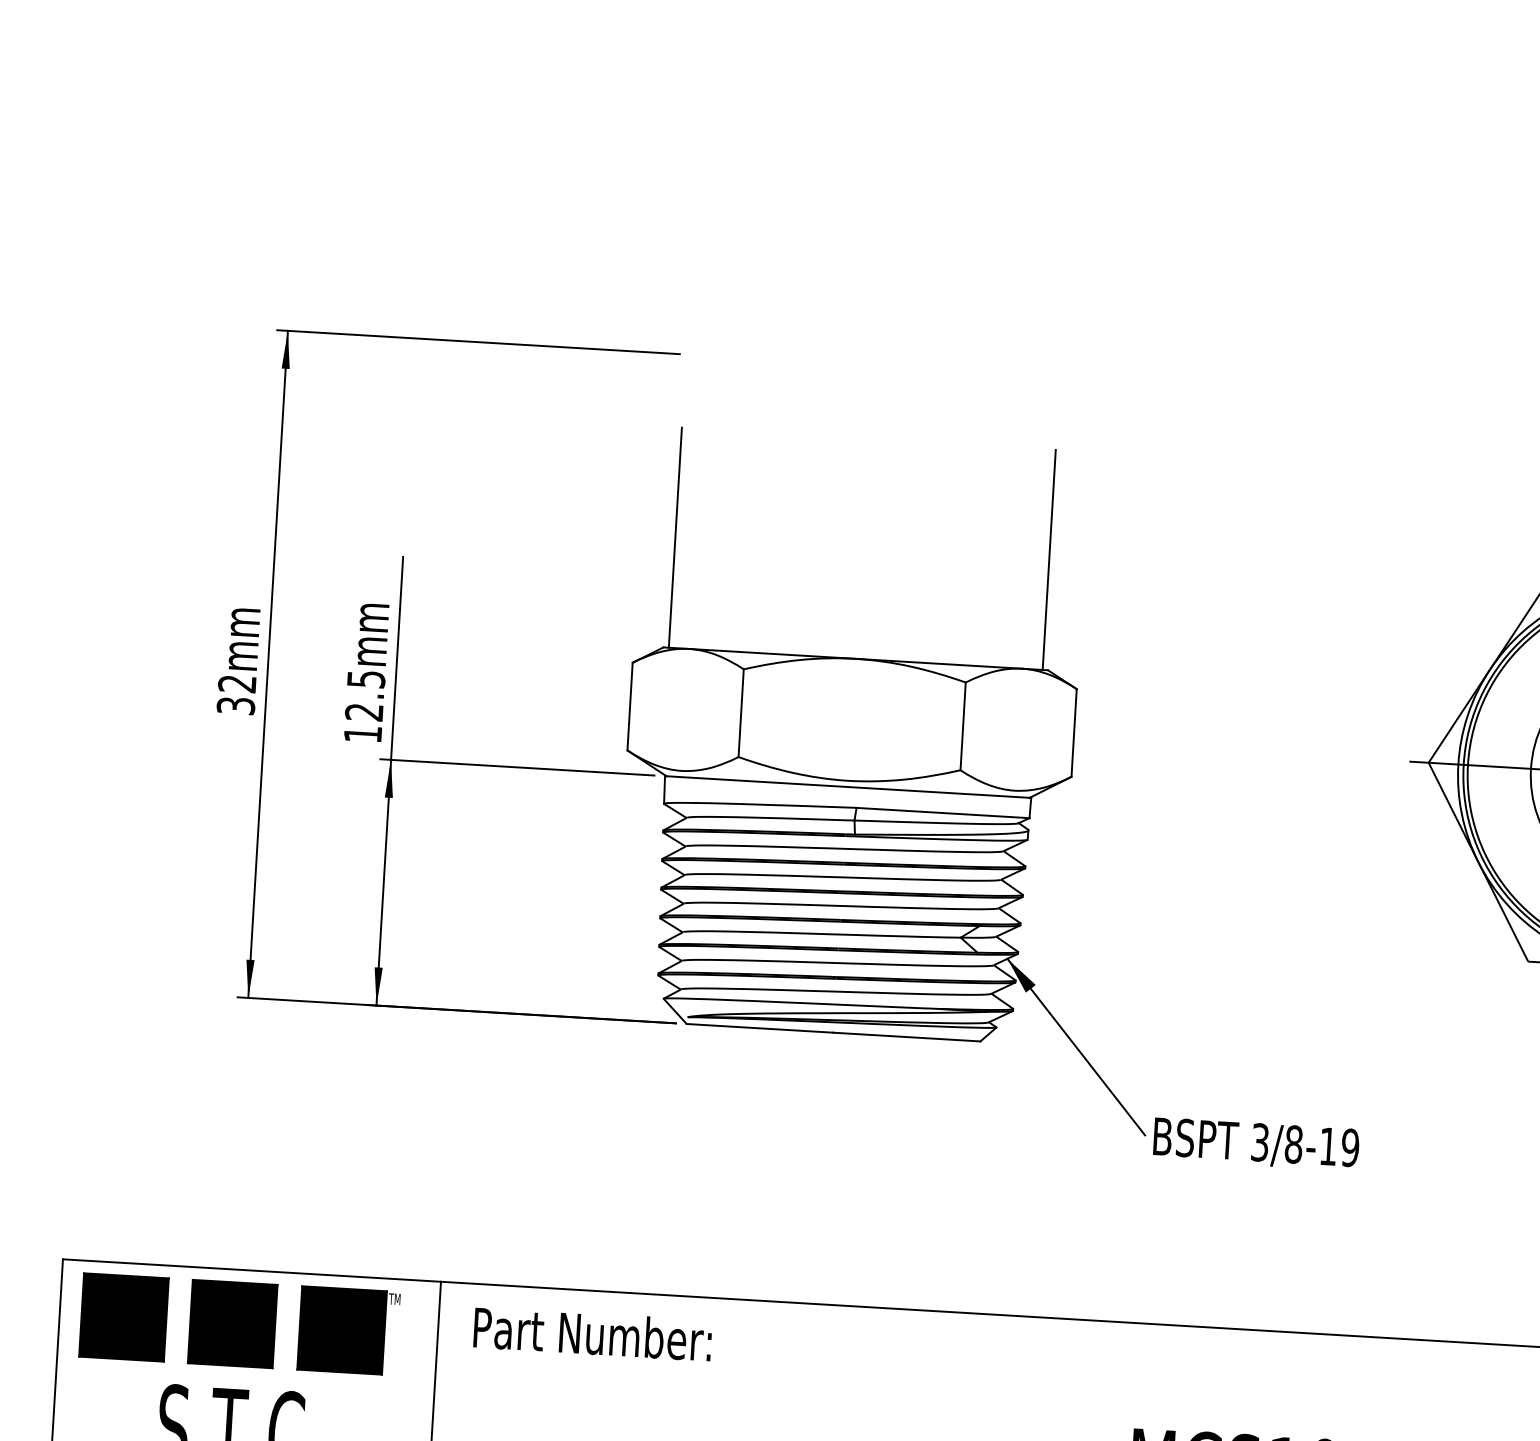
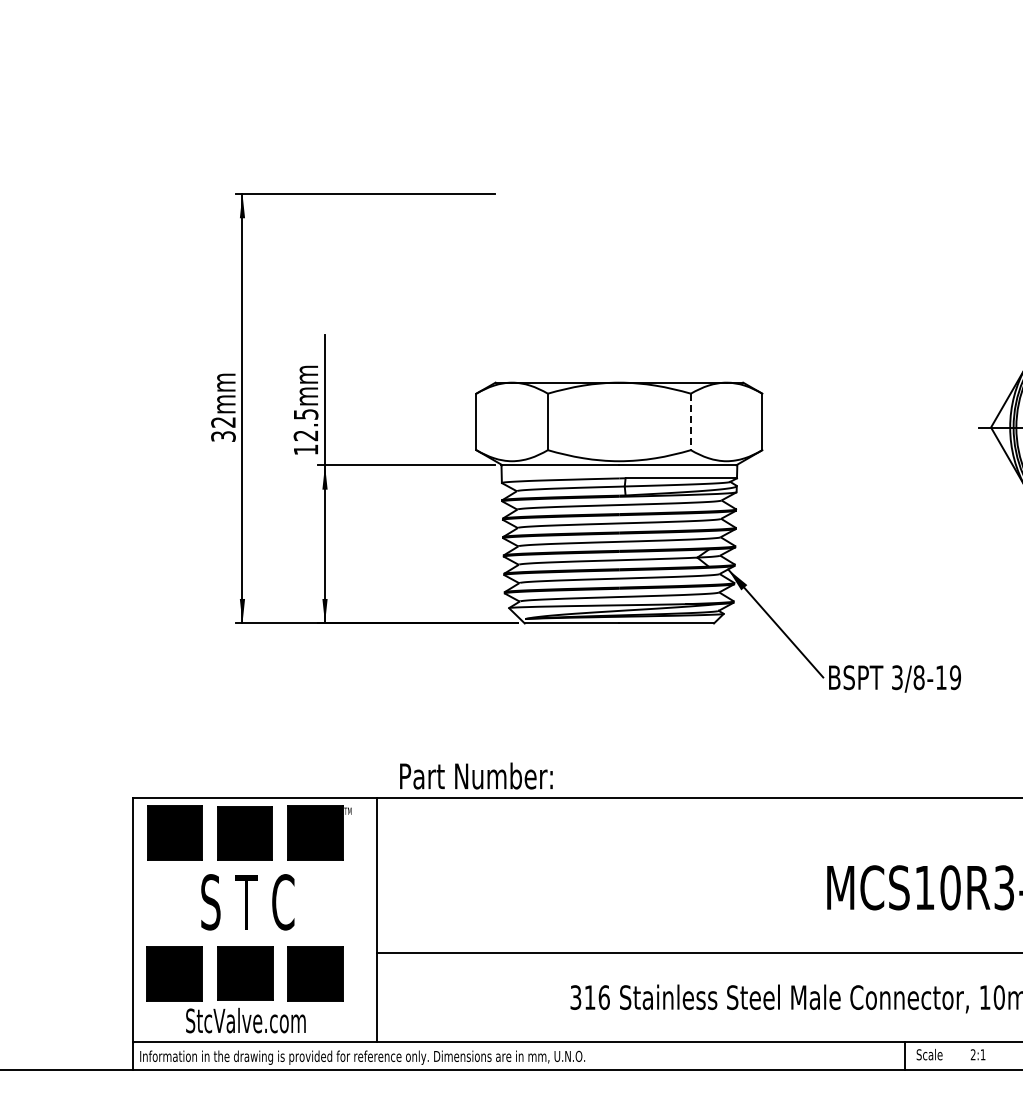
line: (676, 537) -> (499, 311), removed
line: (1048, 559) -> (739, 311), removed
line: (962, 727) -> (690, 422), solid -> dashed
text: (593, 1333) -> (476, 775), moved

